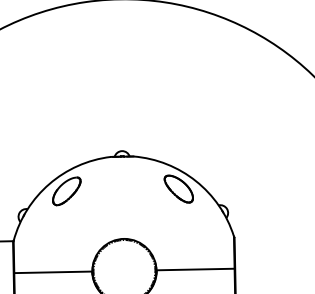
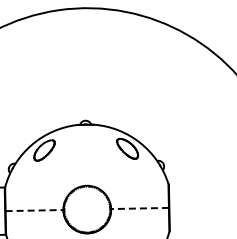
line: (196, 269) -> (140, 208), solid -> dashed
line: (53, 272) -> (34, 210), solid -> dashed

